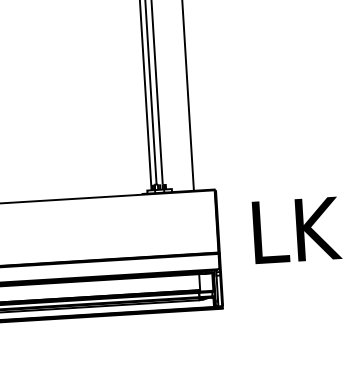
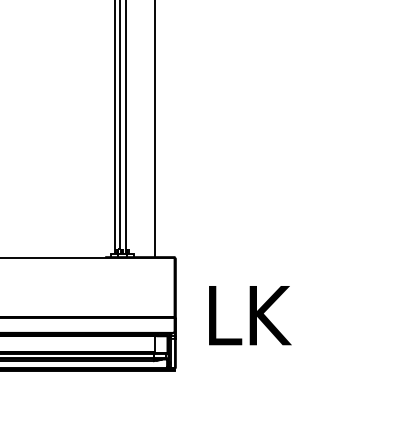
text: (297, 230) -> (250, 315), moved

